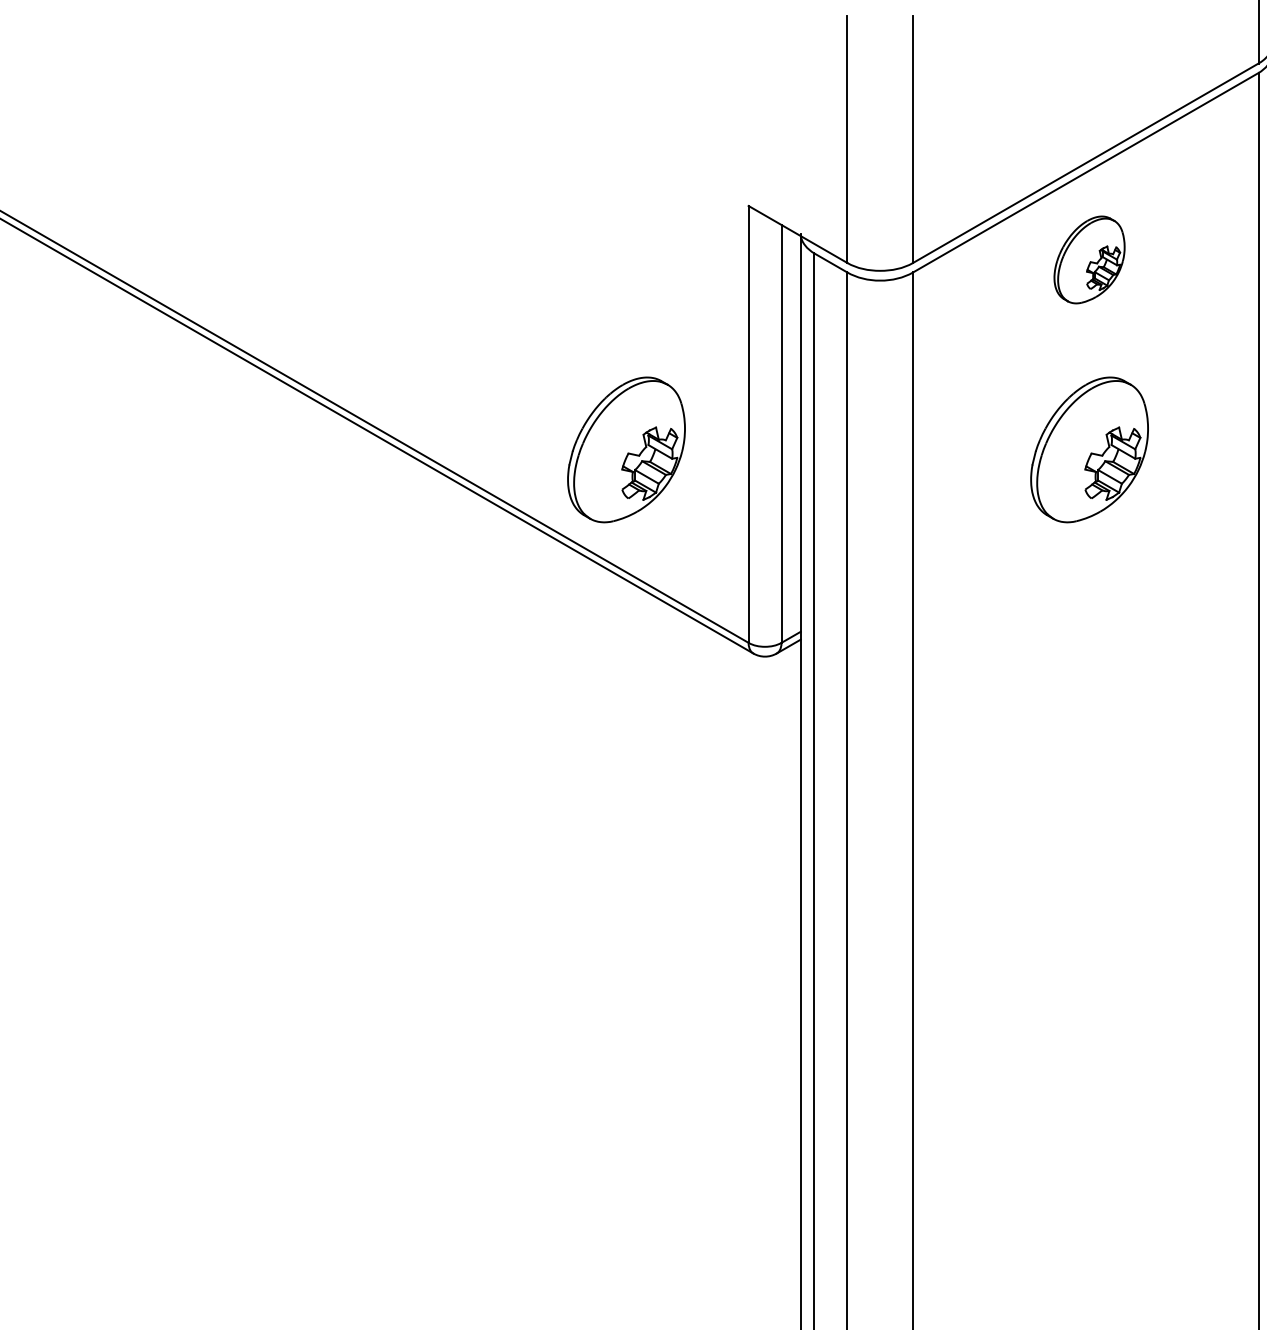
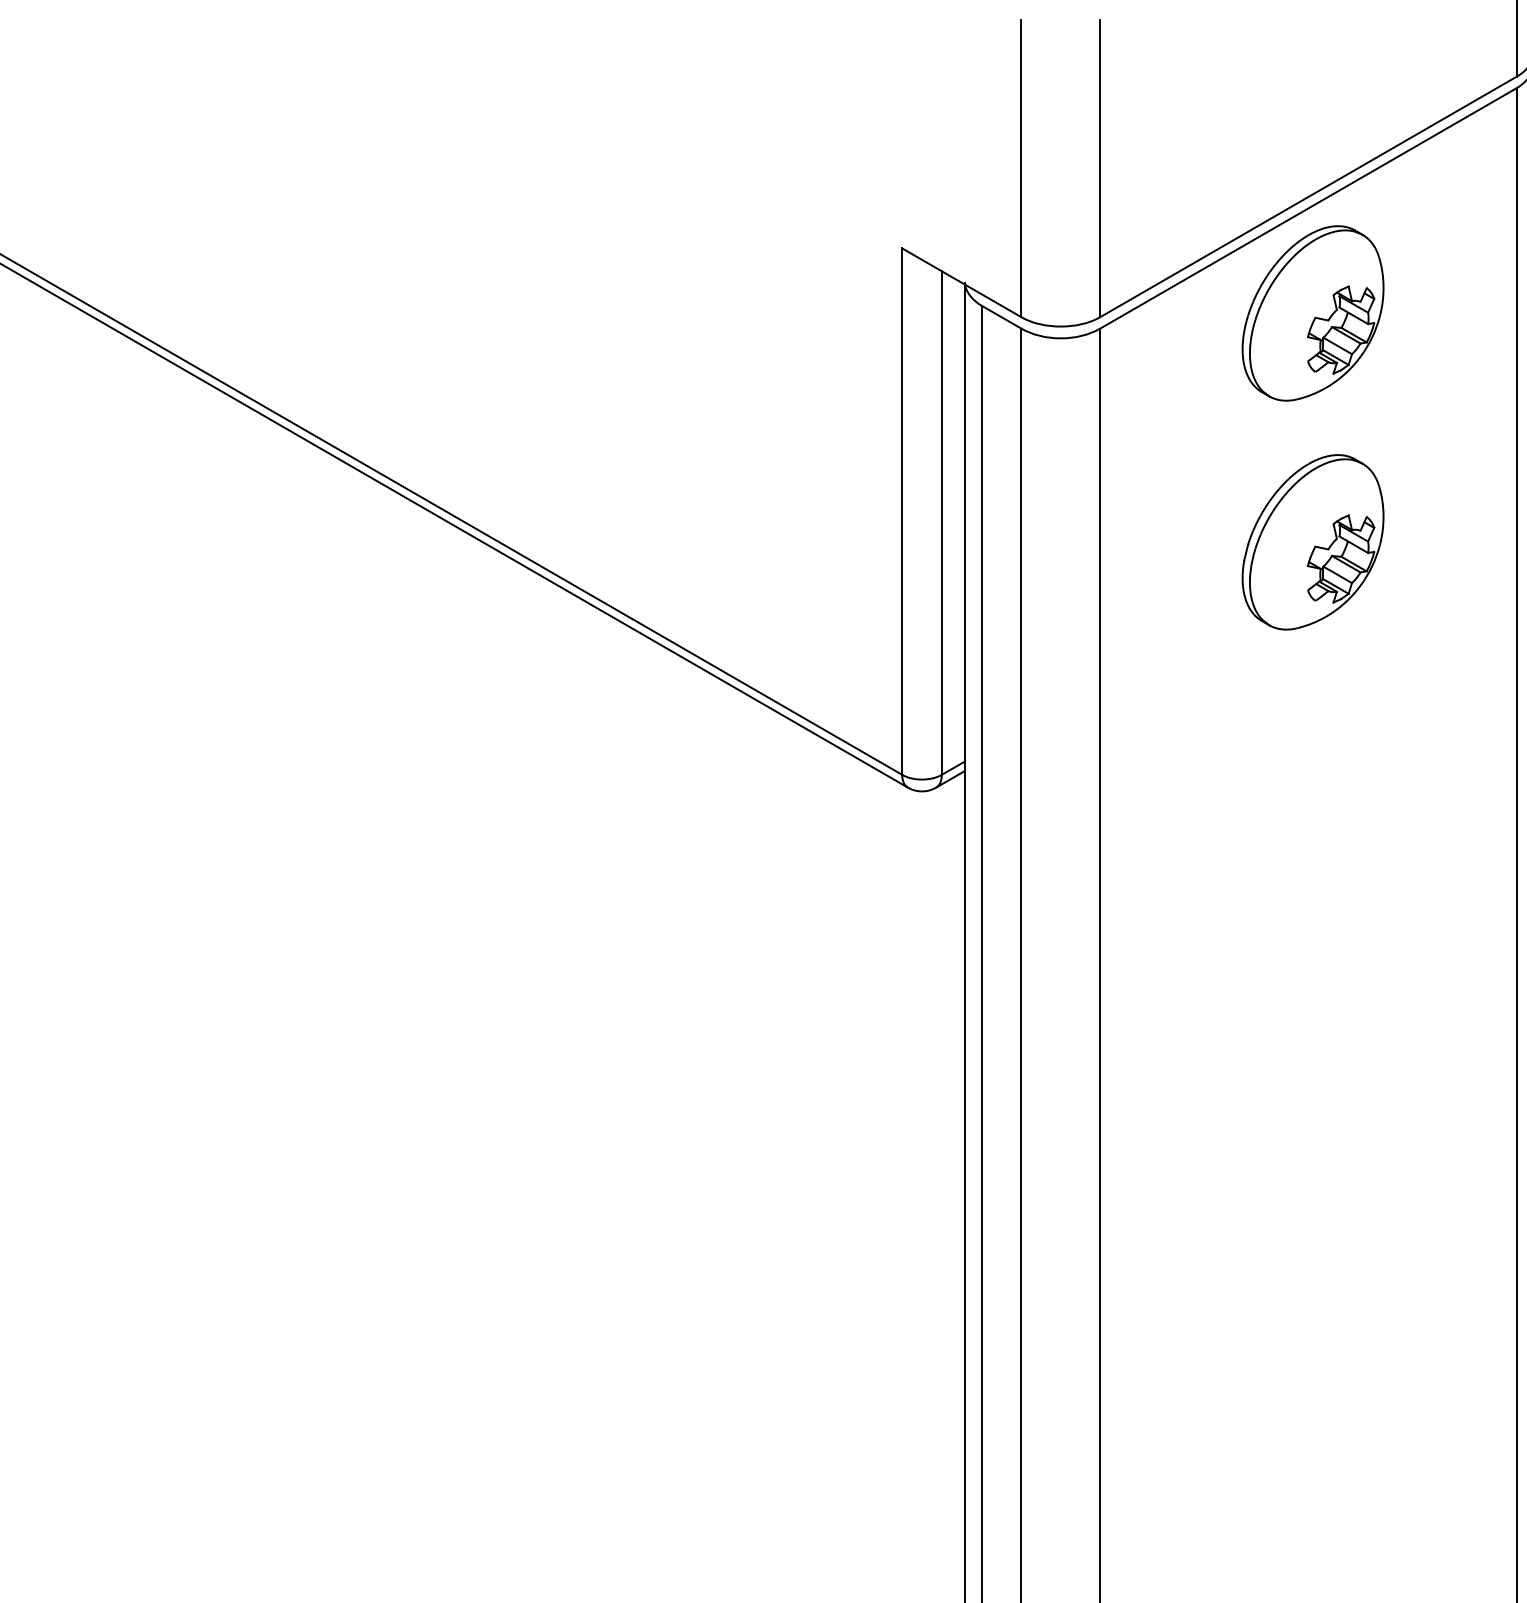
part: (1089, 260) -> (1312, 313), size x1.67
part: (626, 450) -> (754, 542), removed

